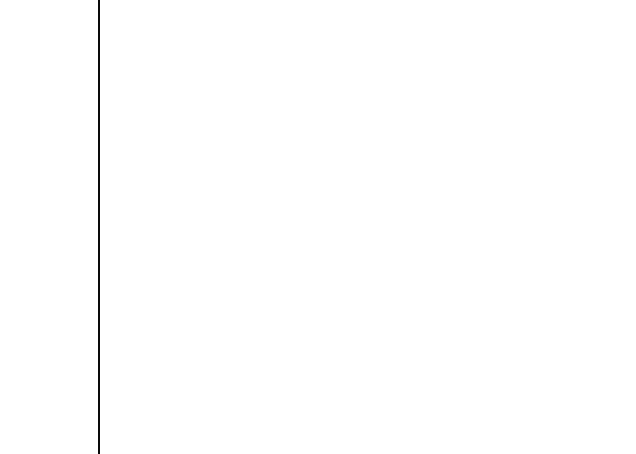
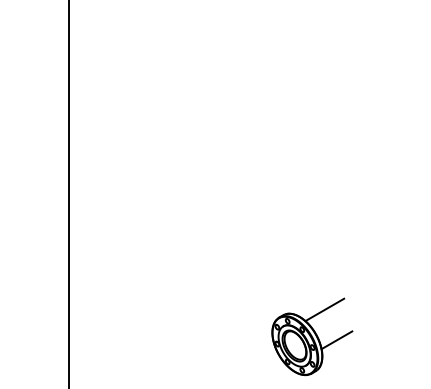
part: (462, 341) -> (312, 336), added

